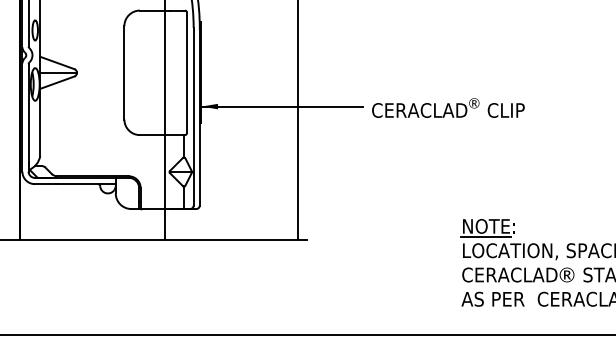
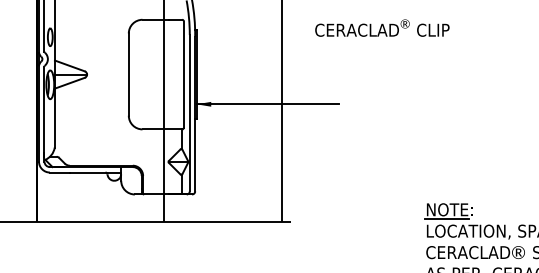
text: (448, 107) -> (382, 27), moved

